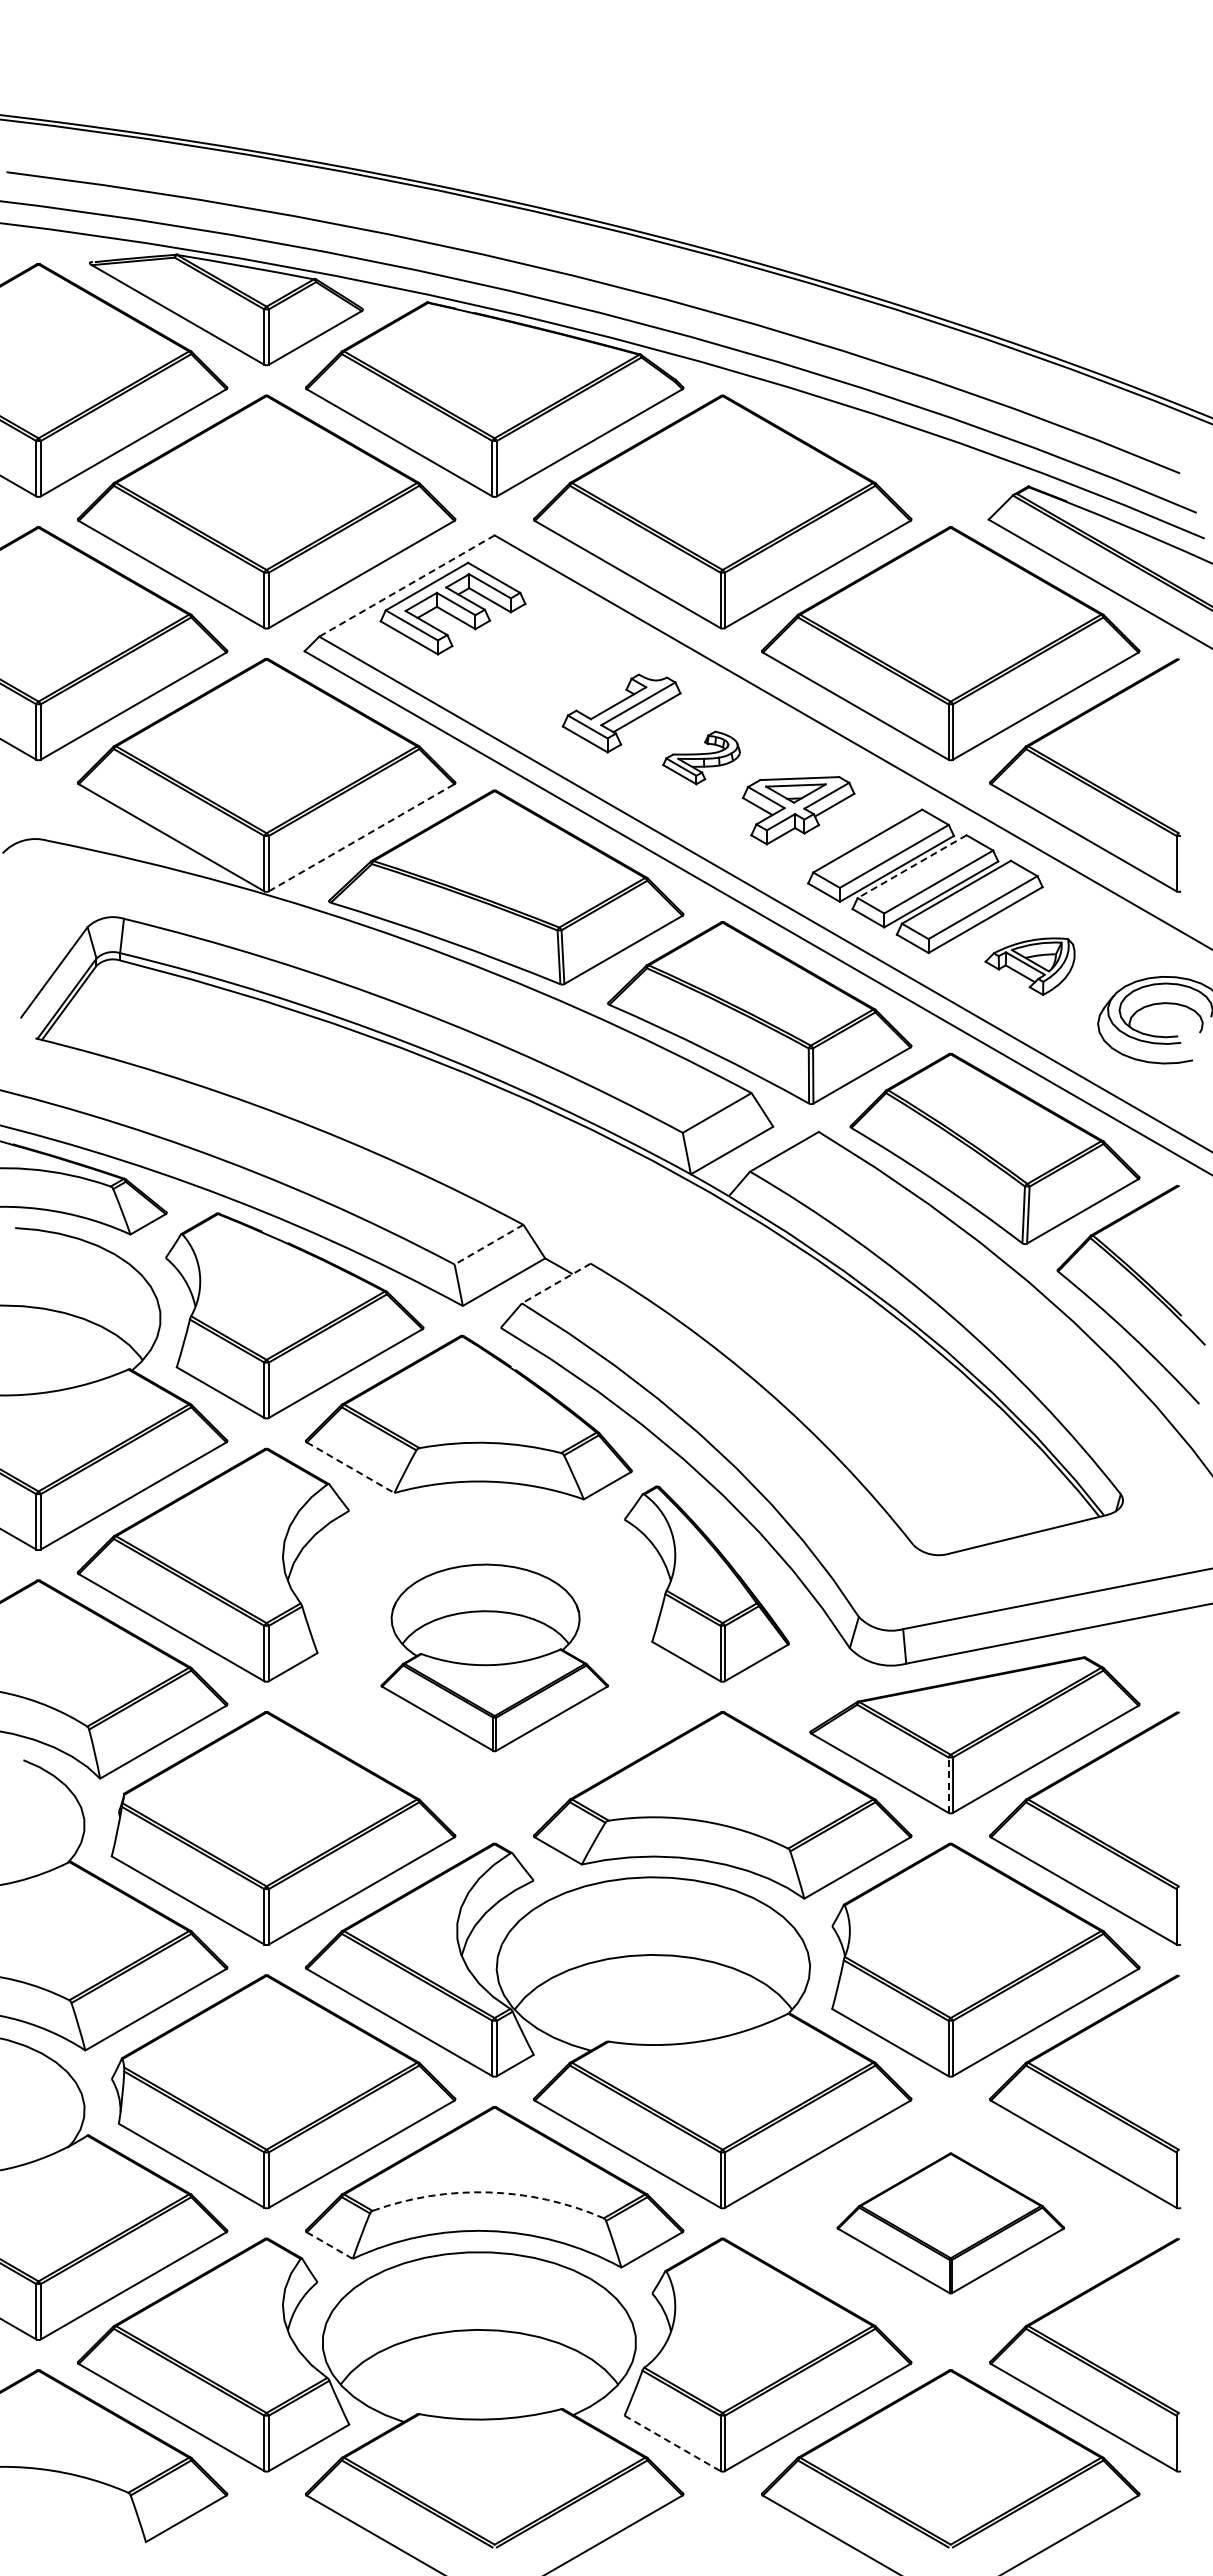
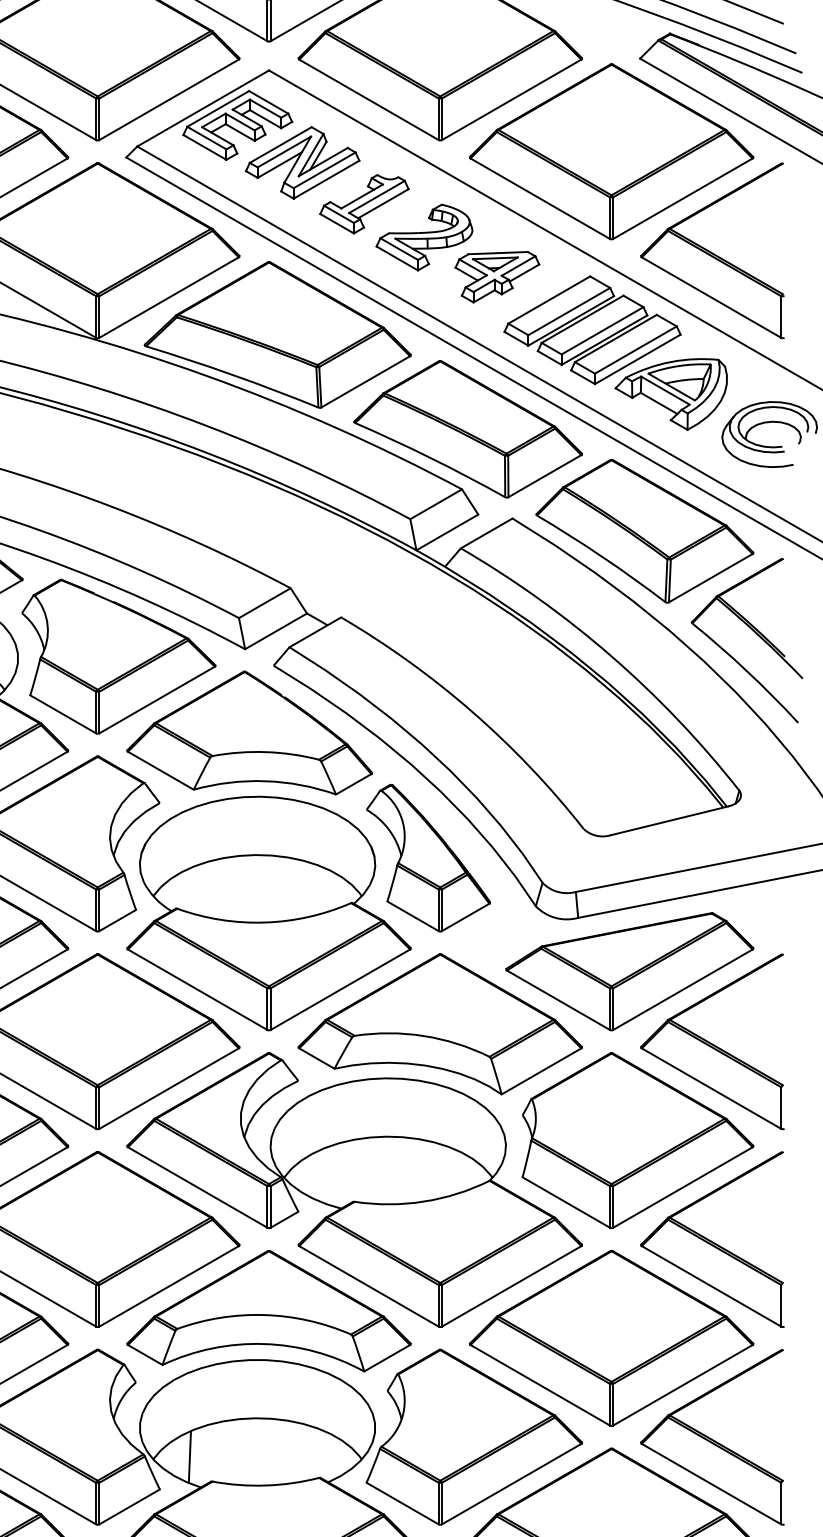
line: (406, 586) -> (202, 108), dashed -> solid
part: (538, 658) -> (301, 162), added
part: (701, 757) -> (424, 237), size x1.67
line: (362, 837) -> (169, 297), dashed -> solid
line: (912, 866) -> (582, 319), dashed -> solid
part: (1029, 966) -> (670, 394), size x1.67
line: (489, 1244) -> (265, 603), dashed -> solid
line: (556, 1283) -> (315, 632), dashed -> solid
line: (350, 1467) -> (160, 770), dashed -> solid
part: (494, 1657) -> (268, 913), size x1.67
line: (948, 1785) -> (609, 1009), dashed -> solid
arc: (488, 2192) -> (264, 1315), dashed -> solid
part: (950, 2223) -> (611, 1338), size x1.67
line: (329, 2245) -> (144, 1354), dashed -> solid
line: (388, 2381) -> (189, 1457), added
line: (672, 2443) -> (402, 1503), dashed -> solid

